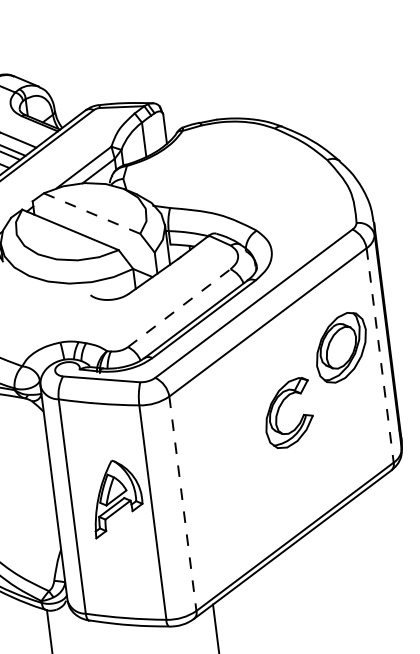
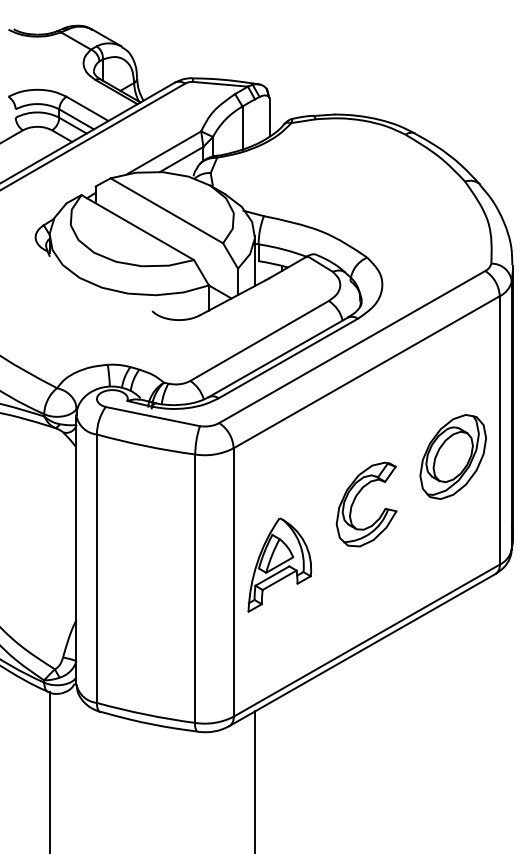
line: (91, 213) -> (166, 210), dashed -> solid
line: (179, 307) -> (259, 340), dashed -> solid
part: (340, 347) -> (452, 456), moved
line: (379, 355) -> (499, 430), dashed -> solid
part: (279, 411) -> (355, 500), moved
part: (116, 497) -> (279, 564), moved
line: (182, 504) -> (233, 583), dashed -> solid

